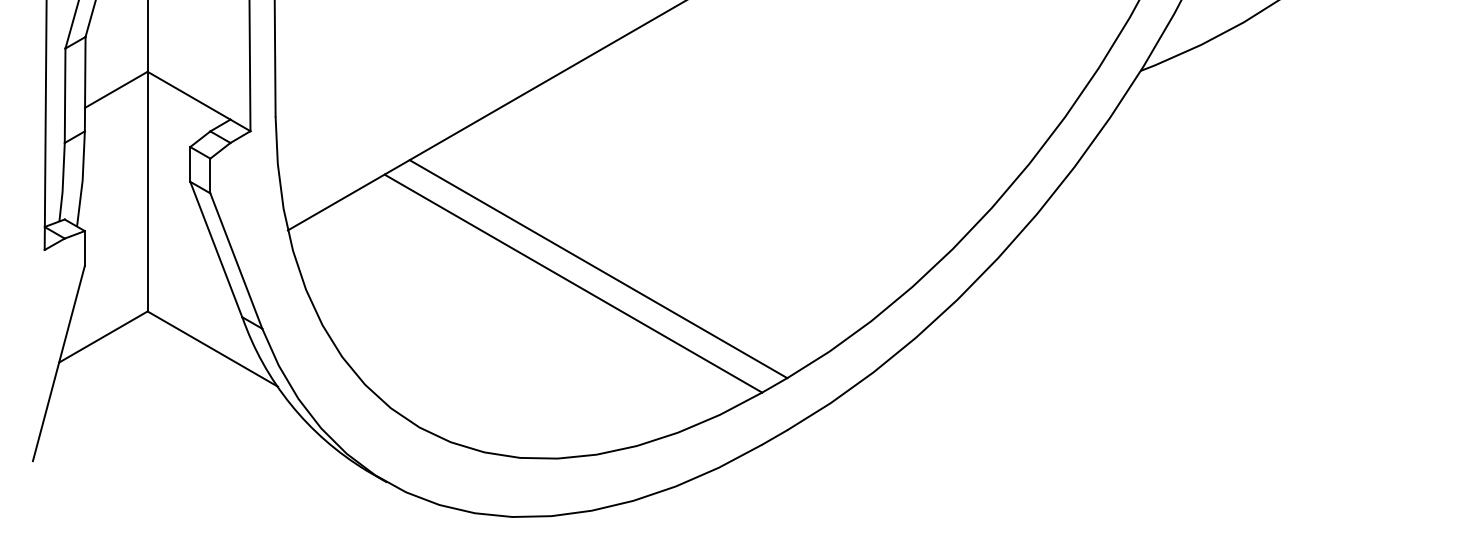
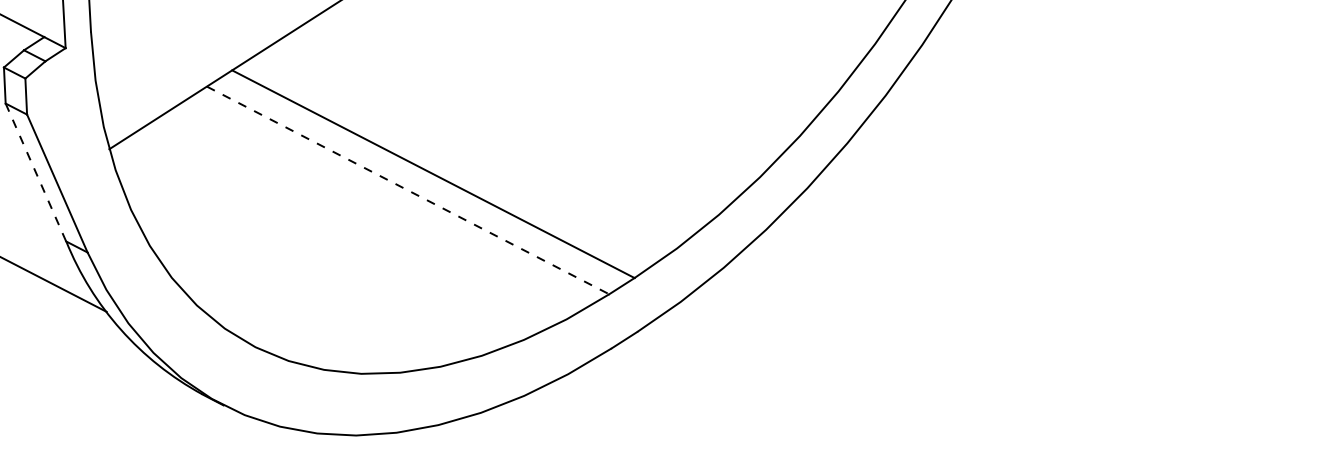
line: (216, 249) -> (36, 172), solid -> dashed
line: (573, 283) -> (408, 190), solid -> dashed

